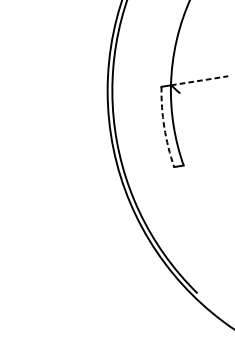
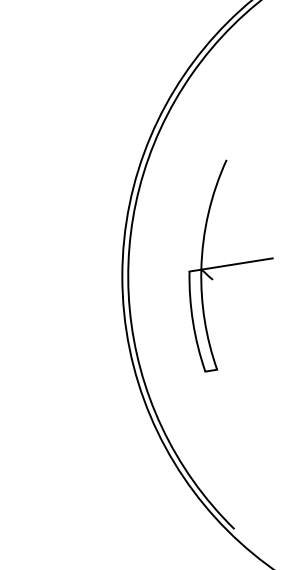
line: (199, 80) -> (237, 263), dashed -> solid
arc: (164, 127) -> (193, 322), dashed -> solid

